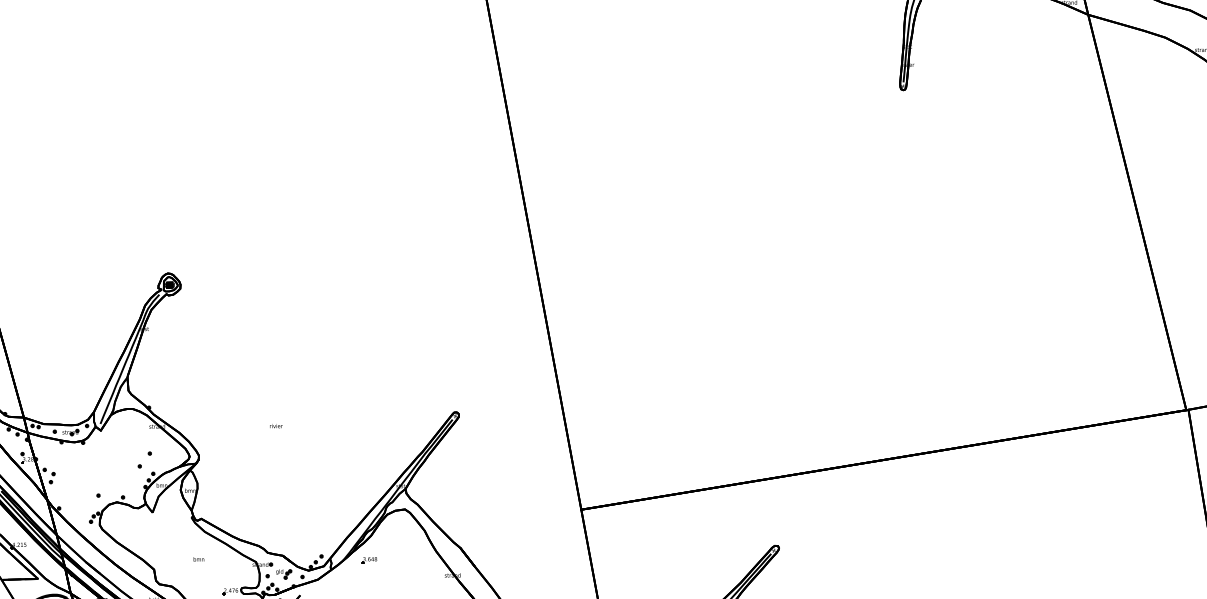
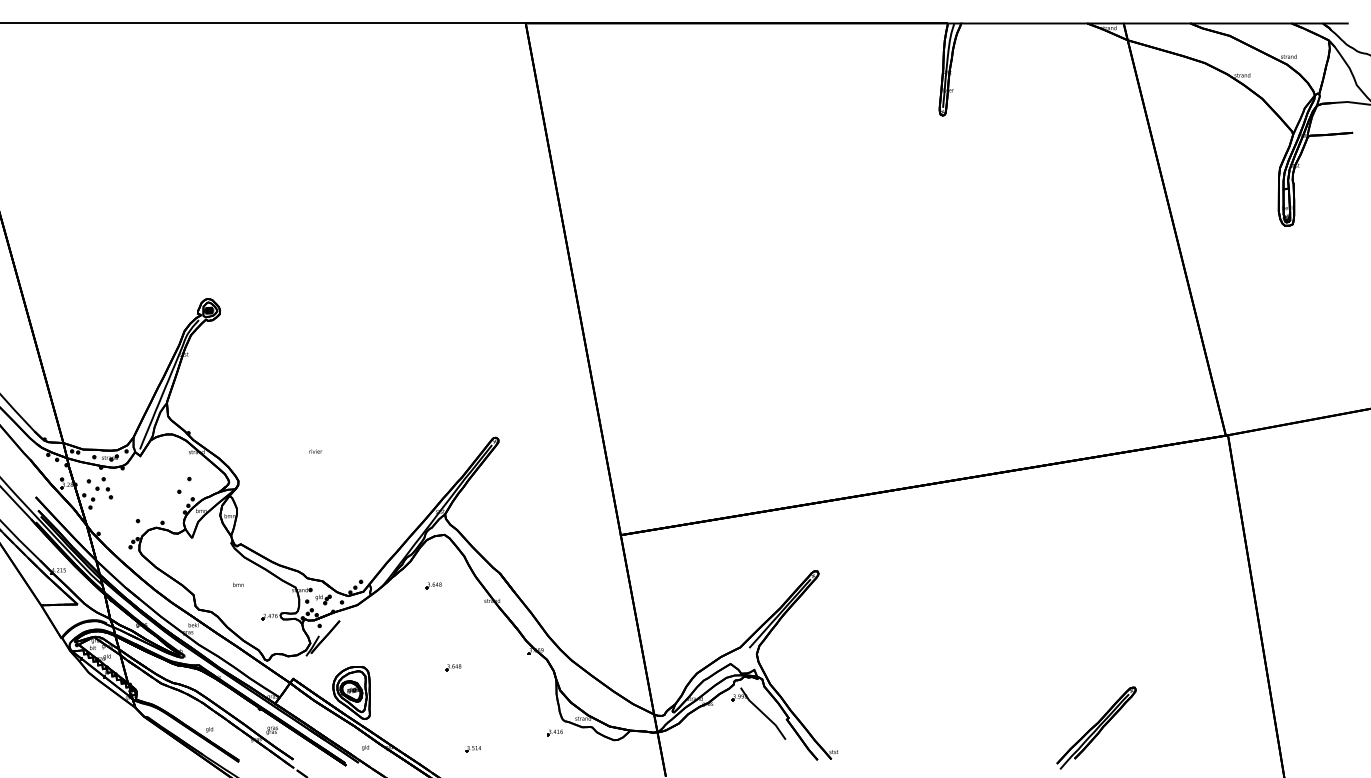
part: (59, 463) -> (99, 488), added
part: (368, 560) -> (433, 585), moved

